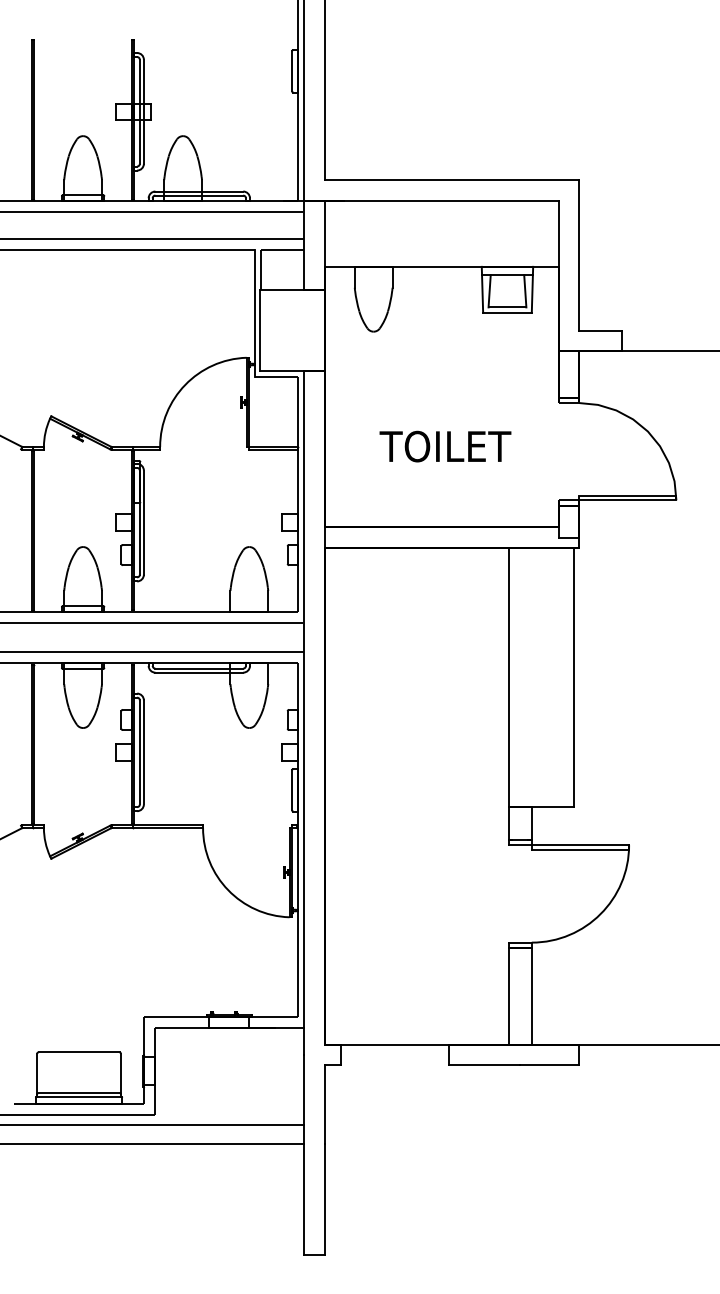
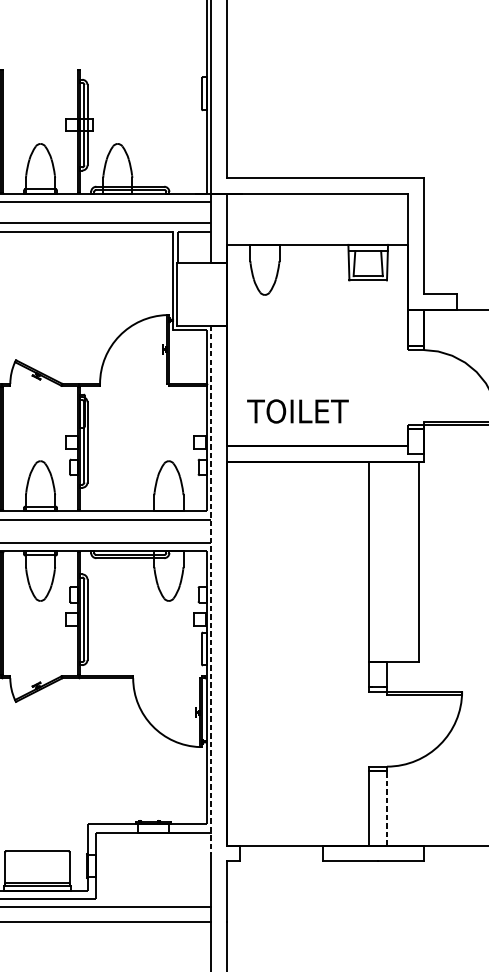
text: (445, 446) -> (297, 411), moved
line: (304, 713) -> (211, 589), solid -> dashed
line: (531, 995) -> (386, 807), solid -> dashed

